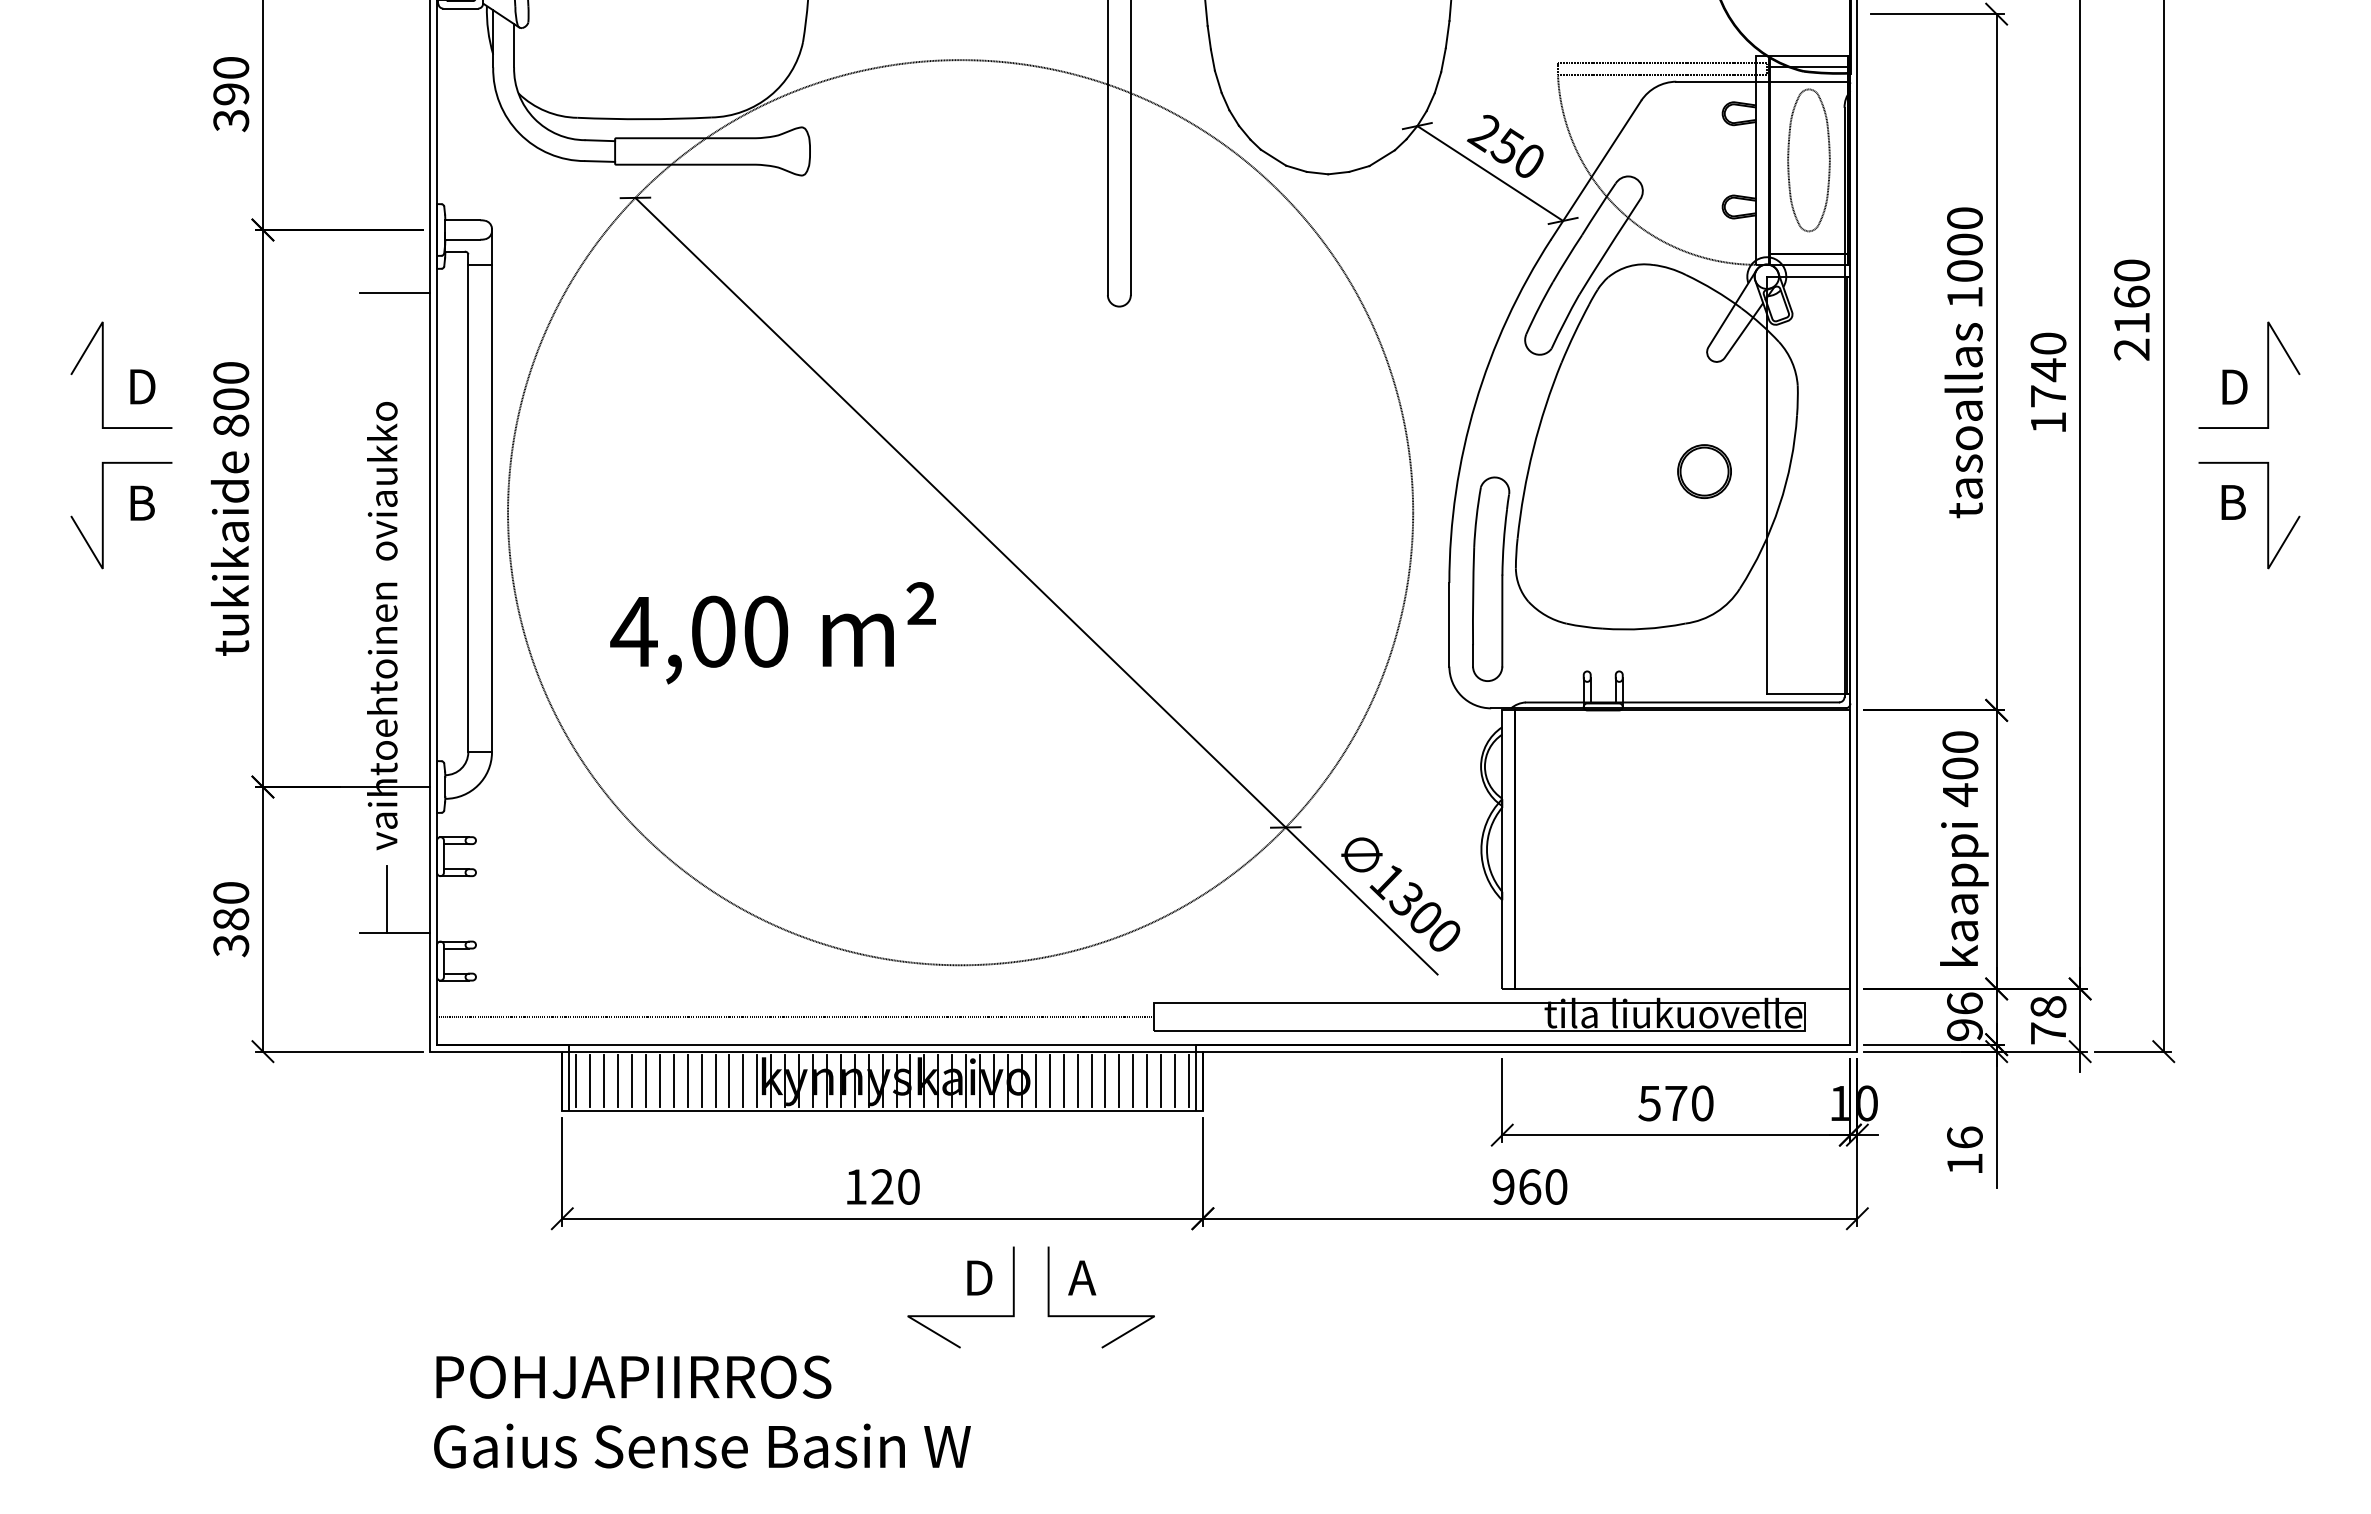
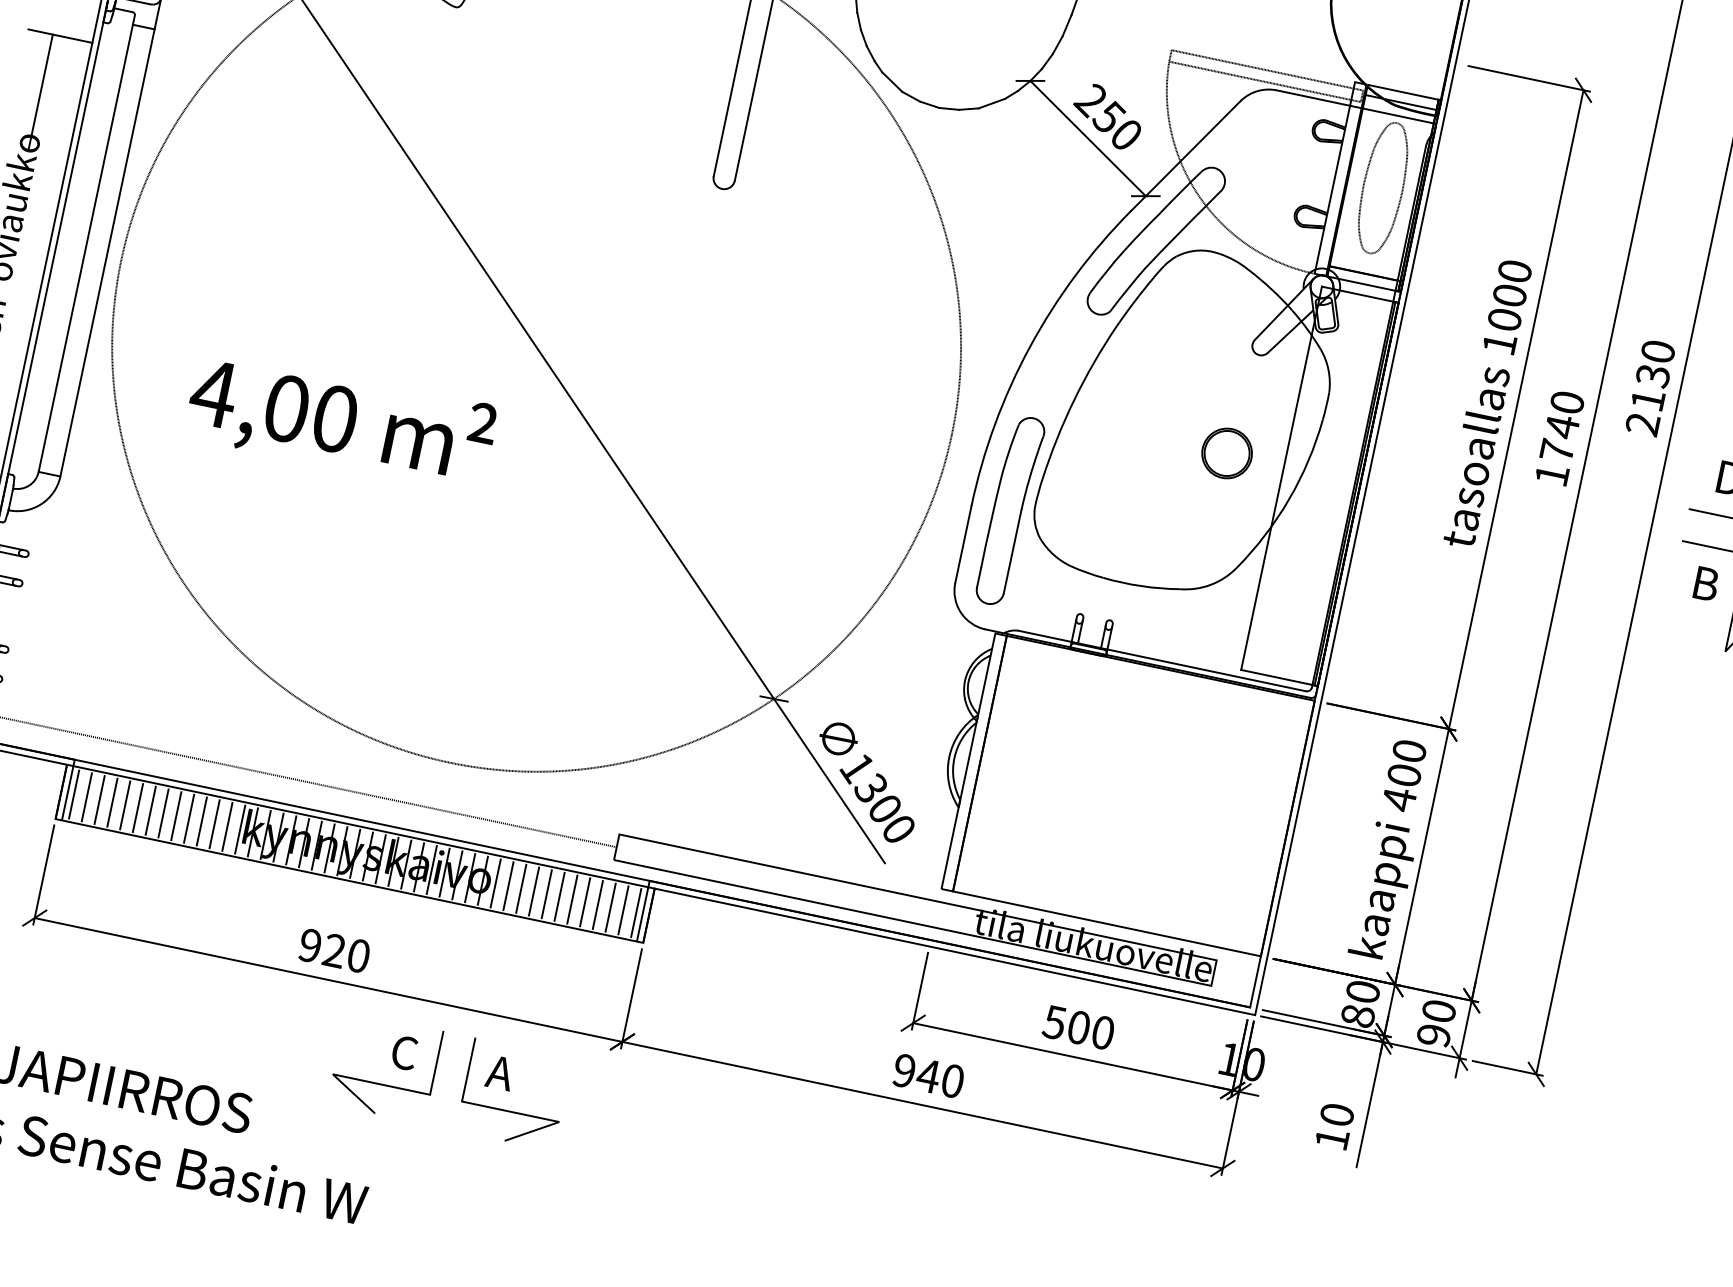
text: (2131, 296) -> (1652, 375), 2160 -> 2130
line: (386, 354) -> (40, 91), added
text: (1964, 1016) -> (1360, 1003), 96 -> 80
text: (2048, 1020) -> (1436, 1023), 78 -> 90
text: (1676, 1103) -> (1079, 1027), 570 -> 500
text: (1964, 1137) -> (1336, 1114), 16 -> 10
text: (855, 1186) -> (309, 945), 120 -> 920
text: (1529, 1186) -> (928, 1075), 960 -> 940
text: (978, 1278) -> (404, 1053), D -> C

